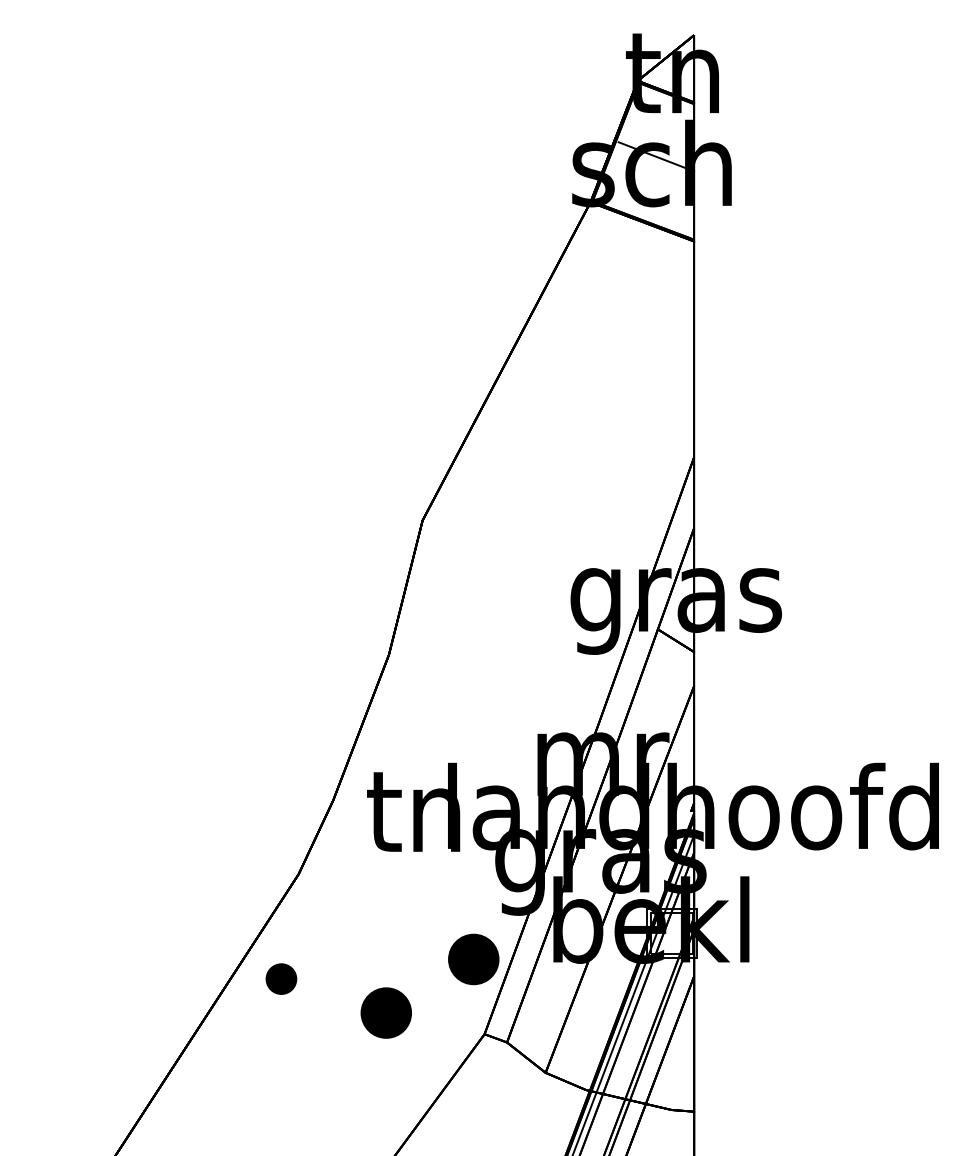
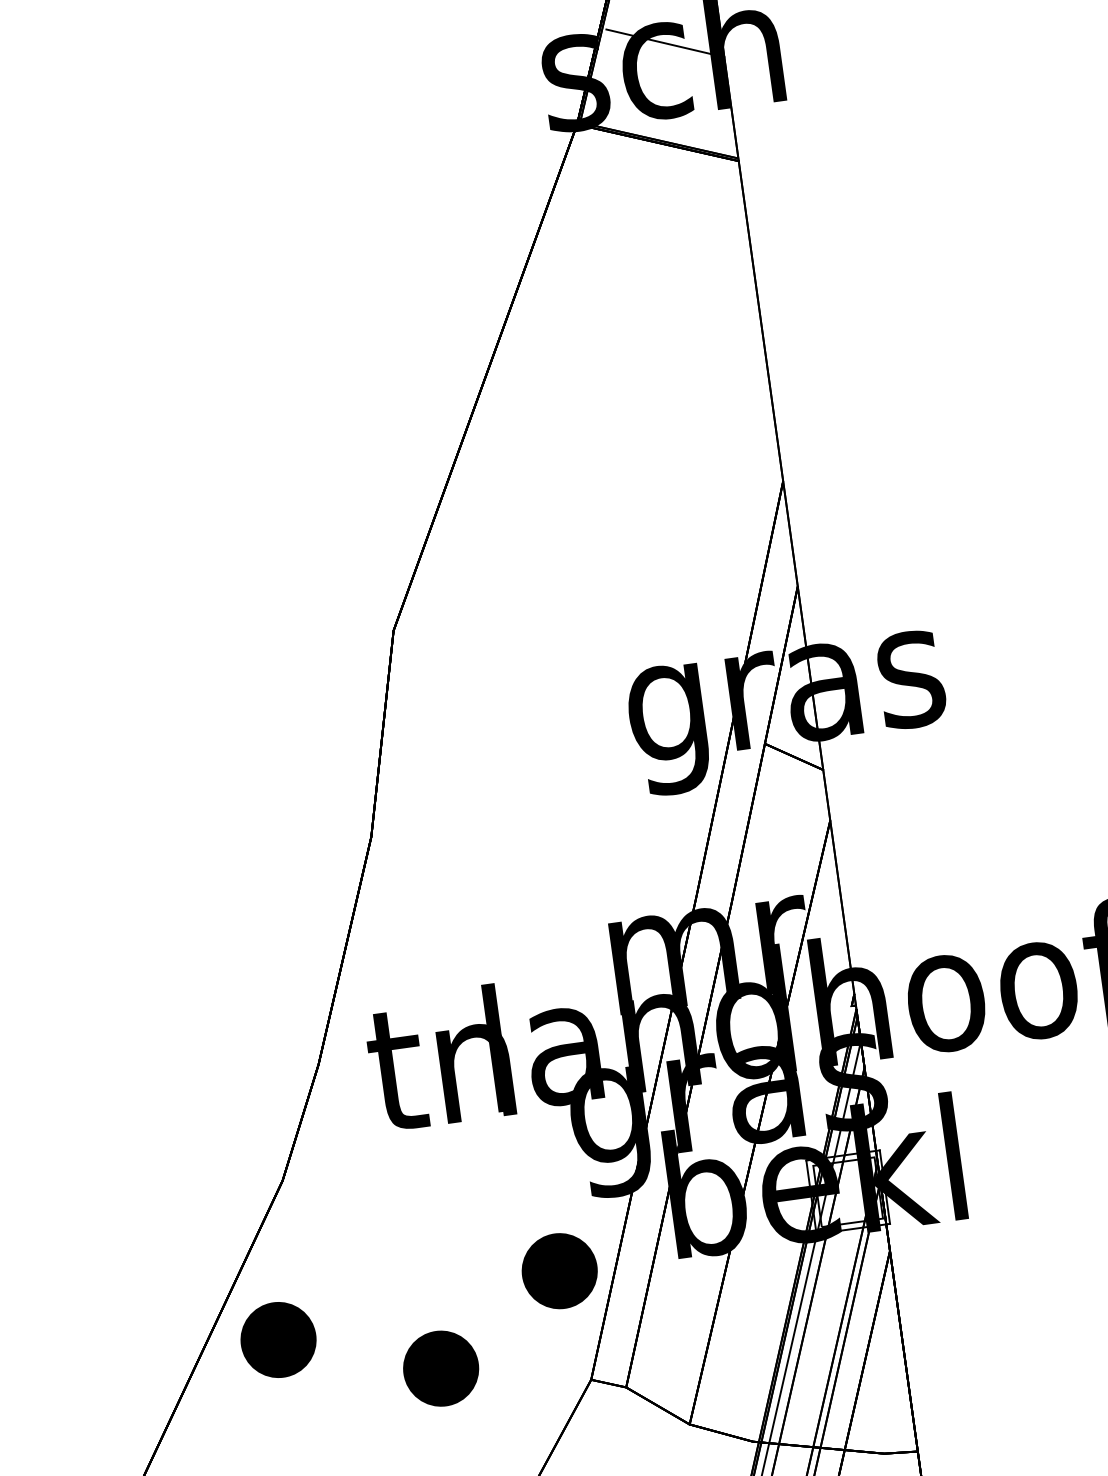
part: (281, 978) -> (278, 1338), size x1.67

